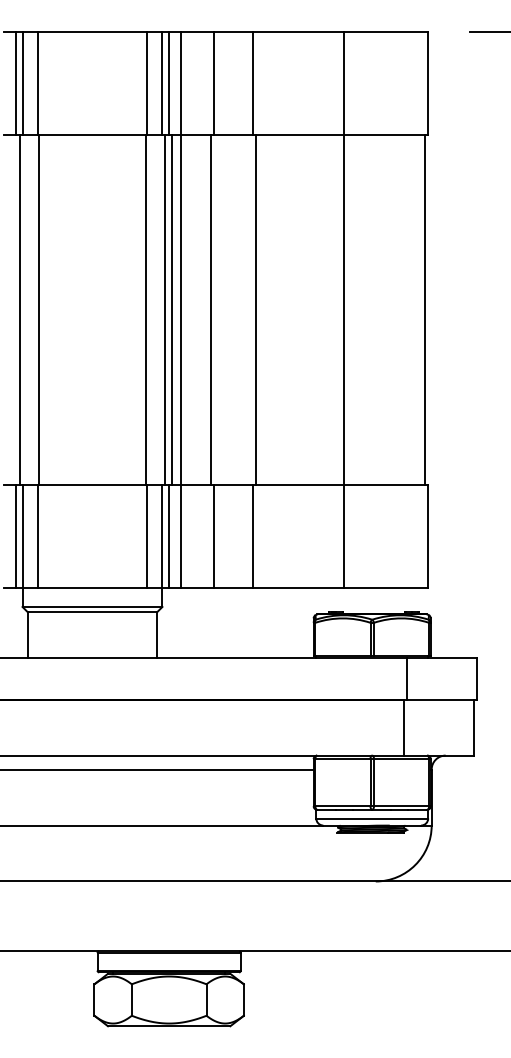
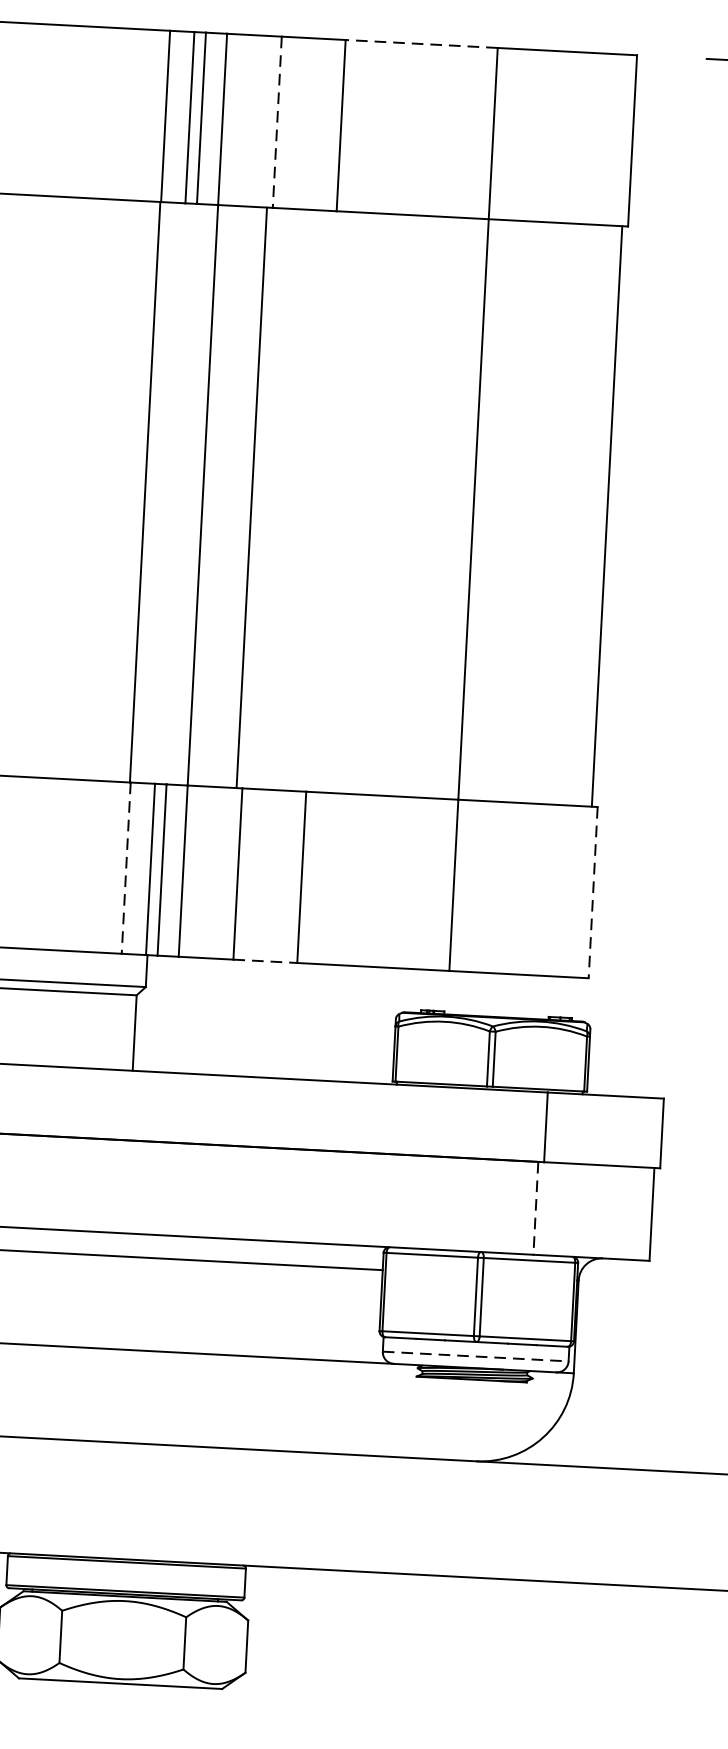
line: (298, 31) -> (421, 43), solid -> dashed
line: (214, 83) -> (277, 122), solid -> dashed
line: (164, 309) -> (175, 493), removed
line: (171, 309) -> (186, 494), removed
line: (256, 309) -> (327, 501), removed
line: (146, 536) -> (125, 868), solid -> dashed
line: (428, 536) -> (593, 893), solid -> dashed
line: (233, 587) -> (265, 960), solid -> dashed
line: (403, 727) -> (535, 1208), solid -> dashed
line: (372, 818) -> (476, 1356), solid -> dashed

